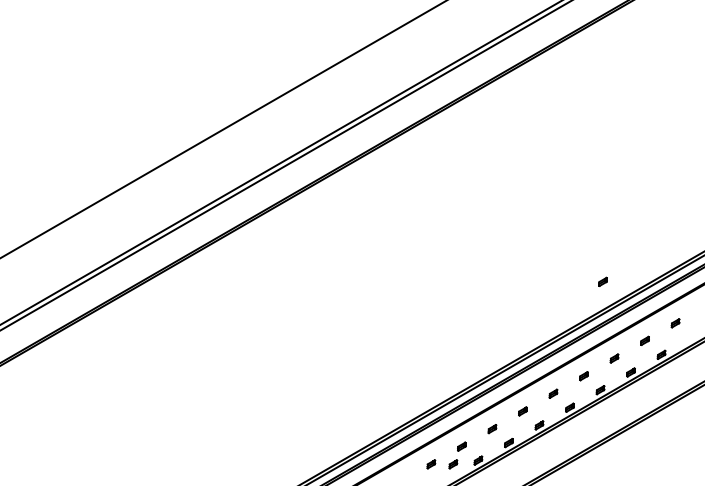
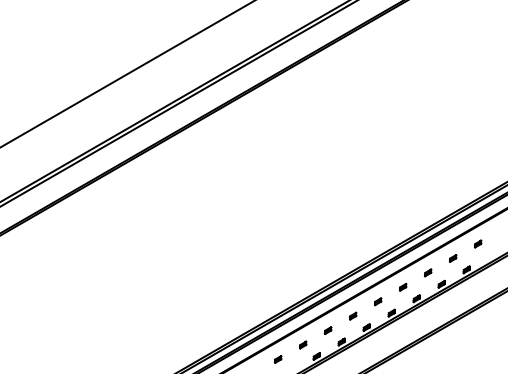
part: (602, 281) -> (418, 209), removed
part: (453, 464) -> (296, 359), removed

